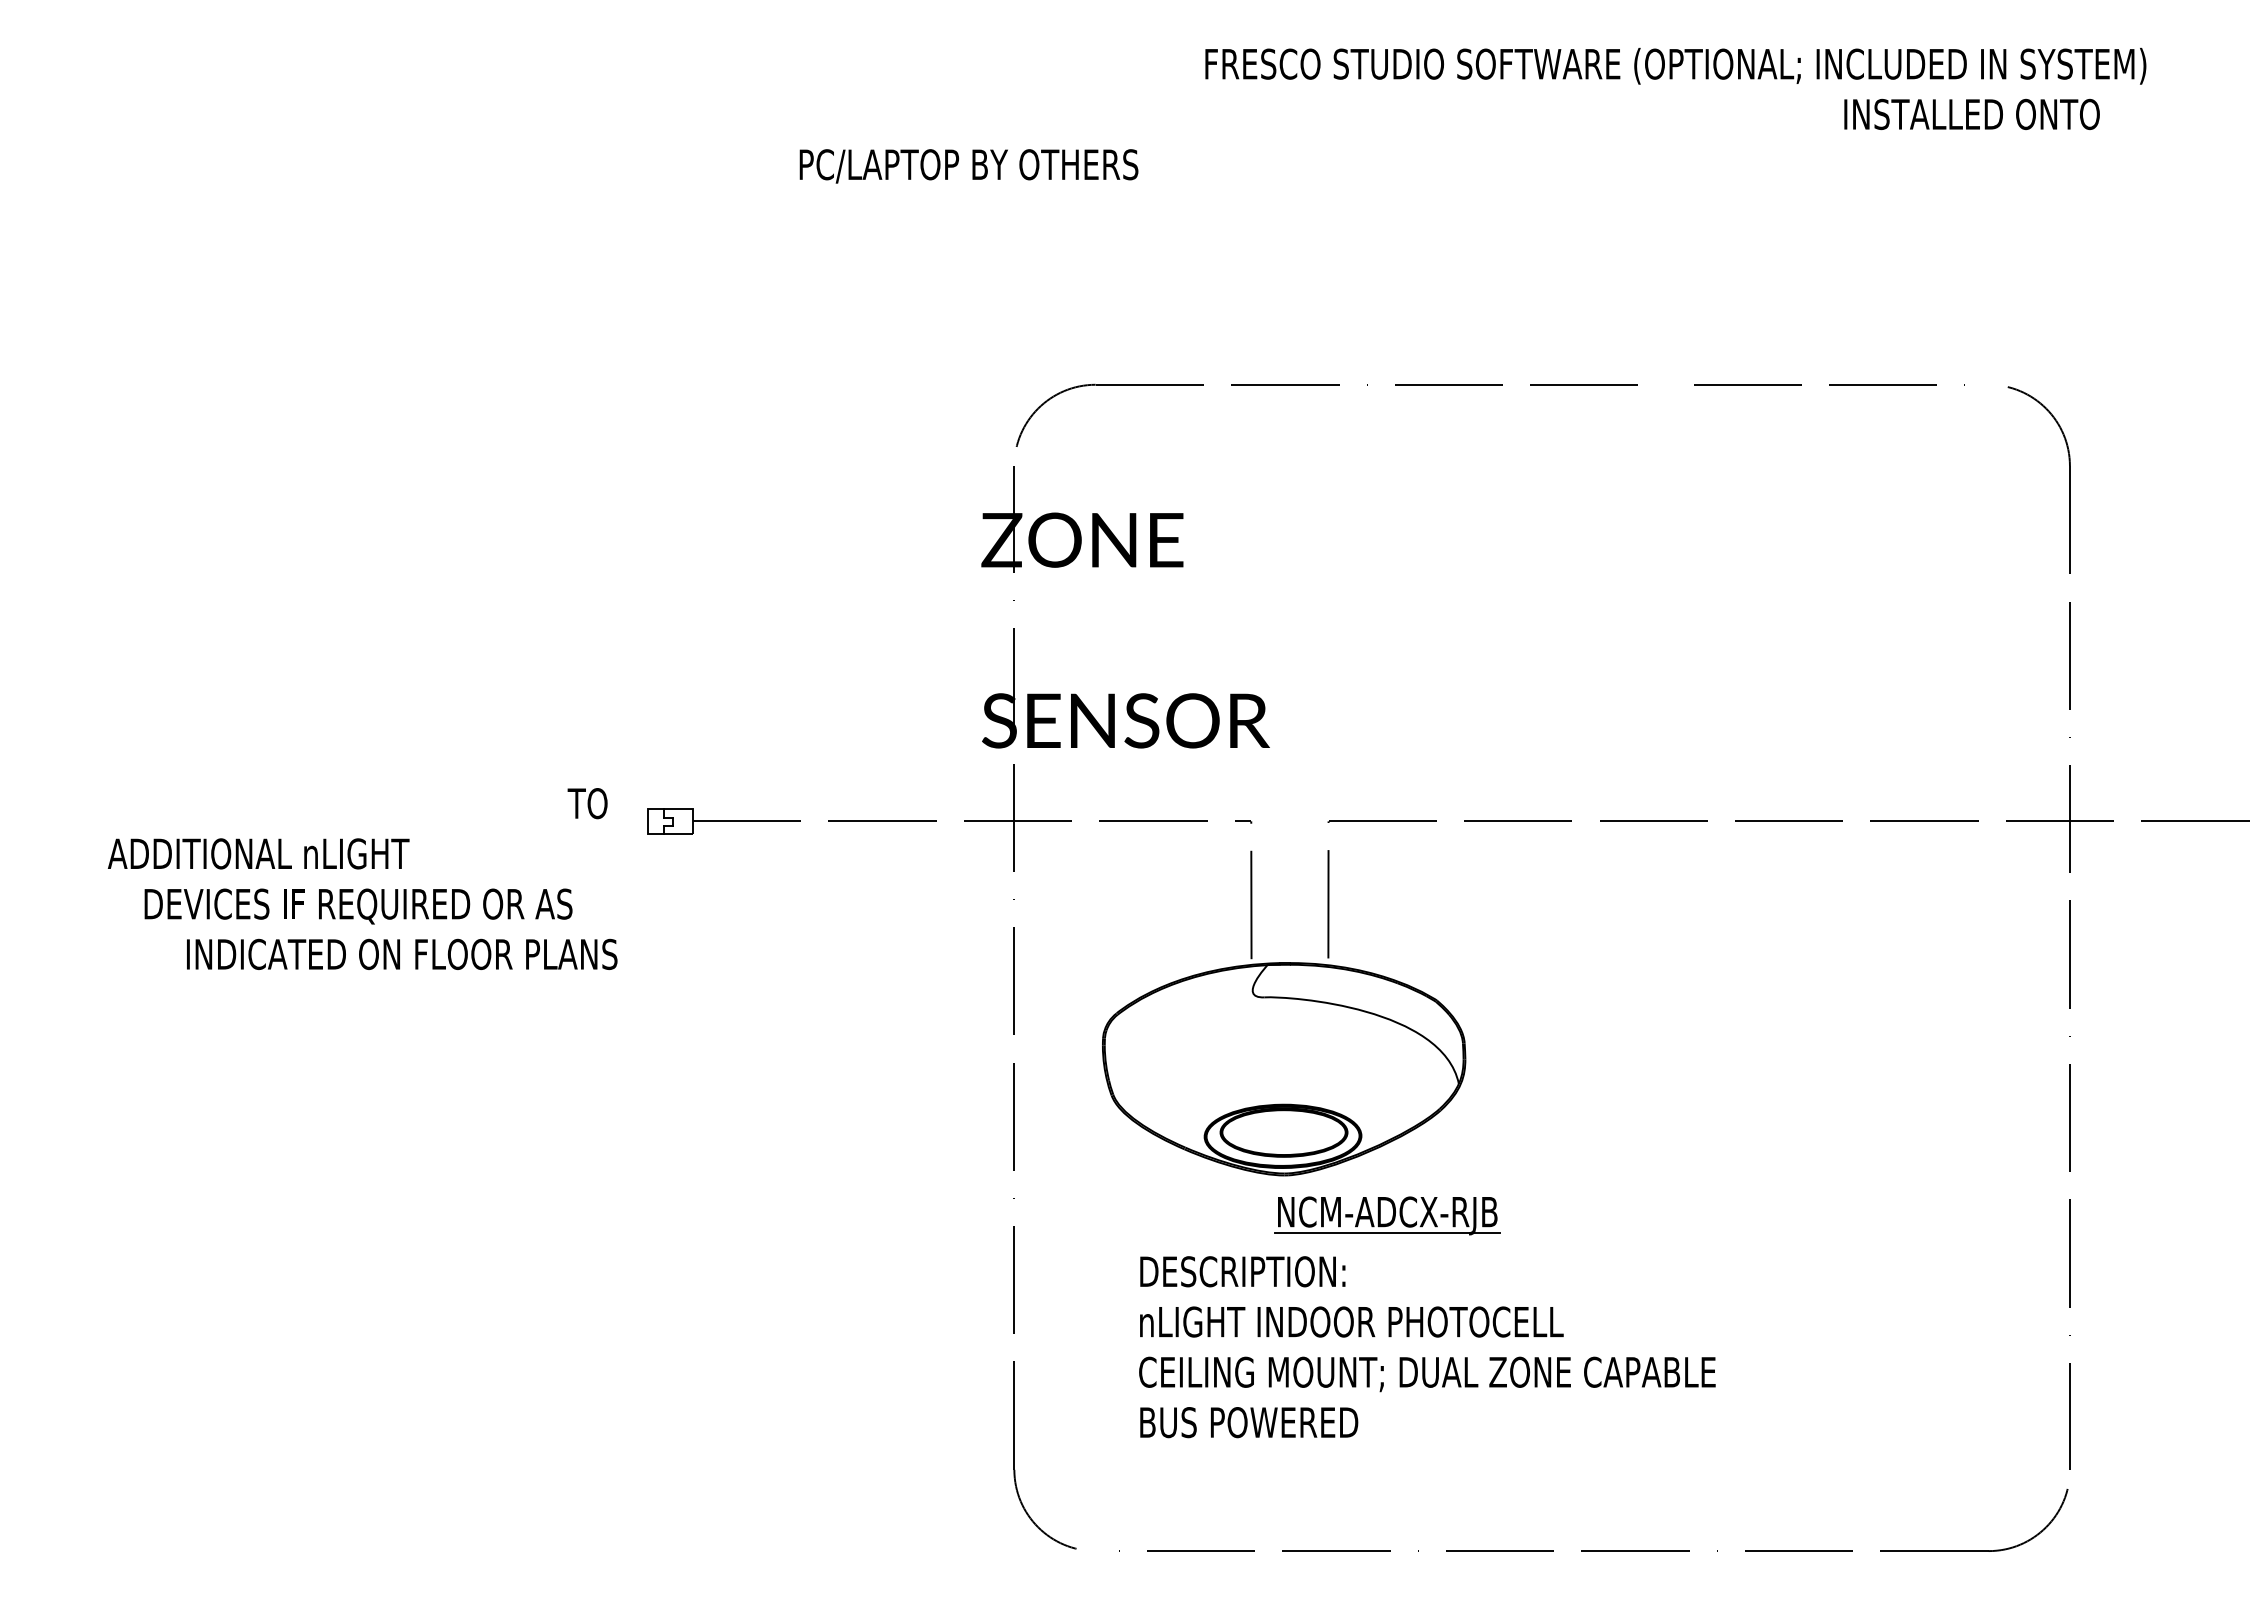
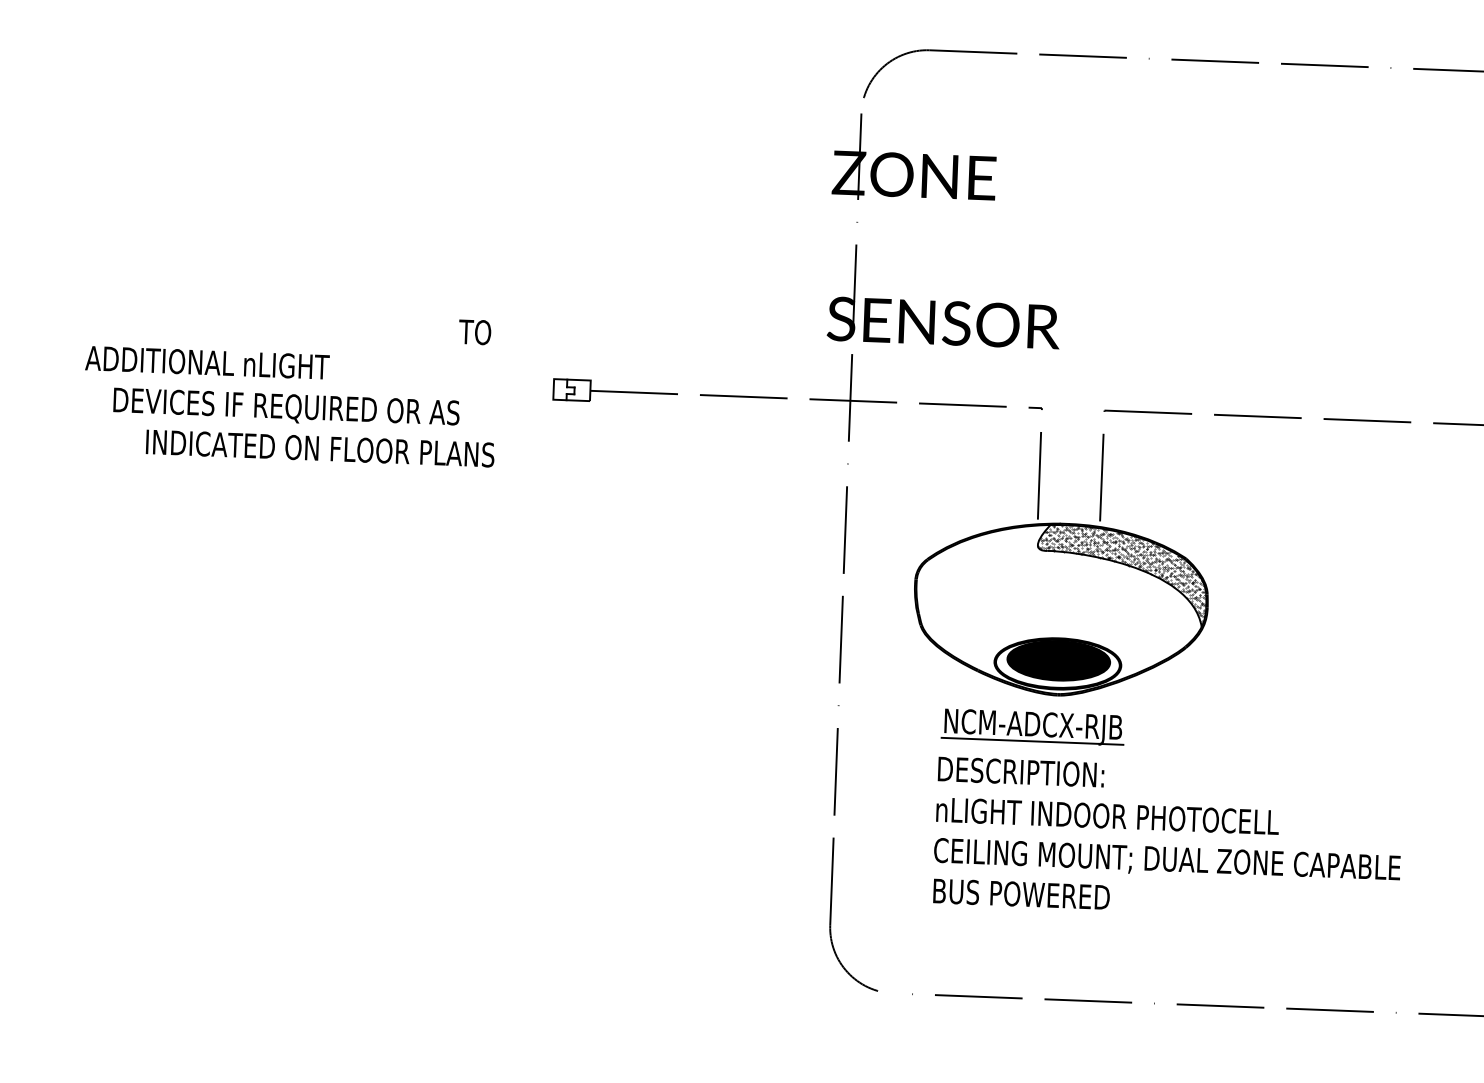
text: (362, 878) -> (290, 385), moved
hatch: (1357, 1023) -> (1121, 574), added
fill: (1283, 1132) -> (1058, 660), added
part: (1387, 1215) -> (1033, 727), moved

